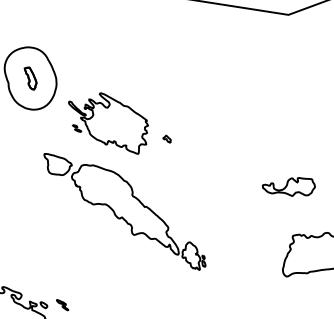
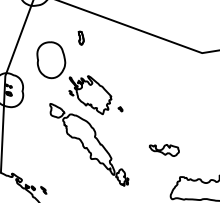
part: (29, 77) -> (80, 37), moved
part: (289, 188) -> (164, 150), moved

